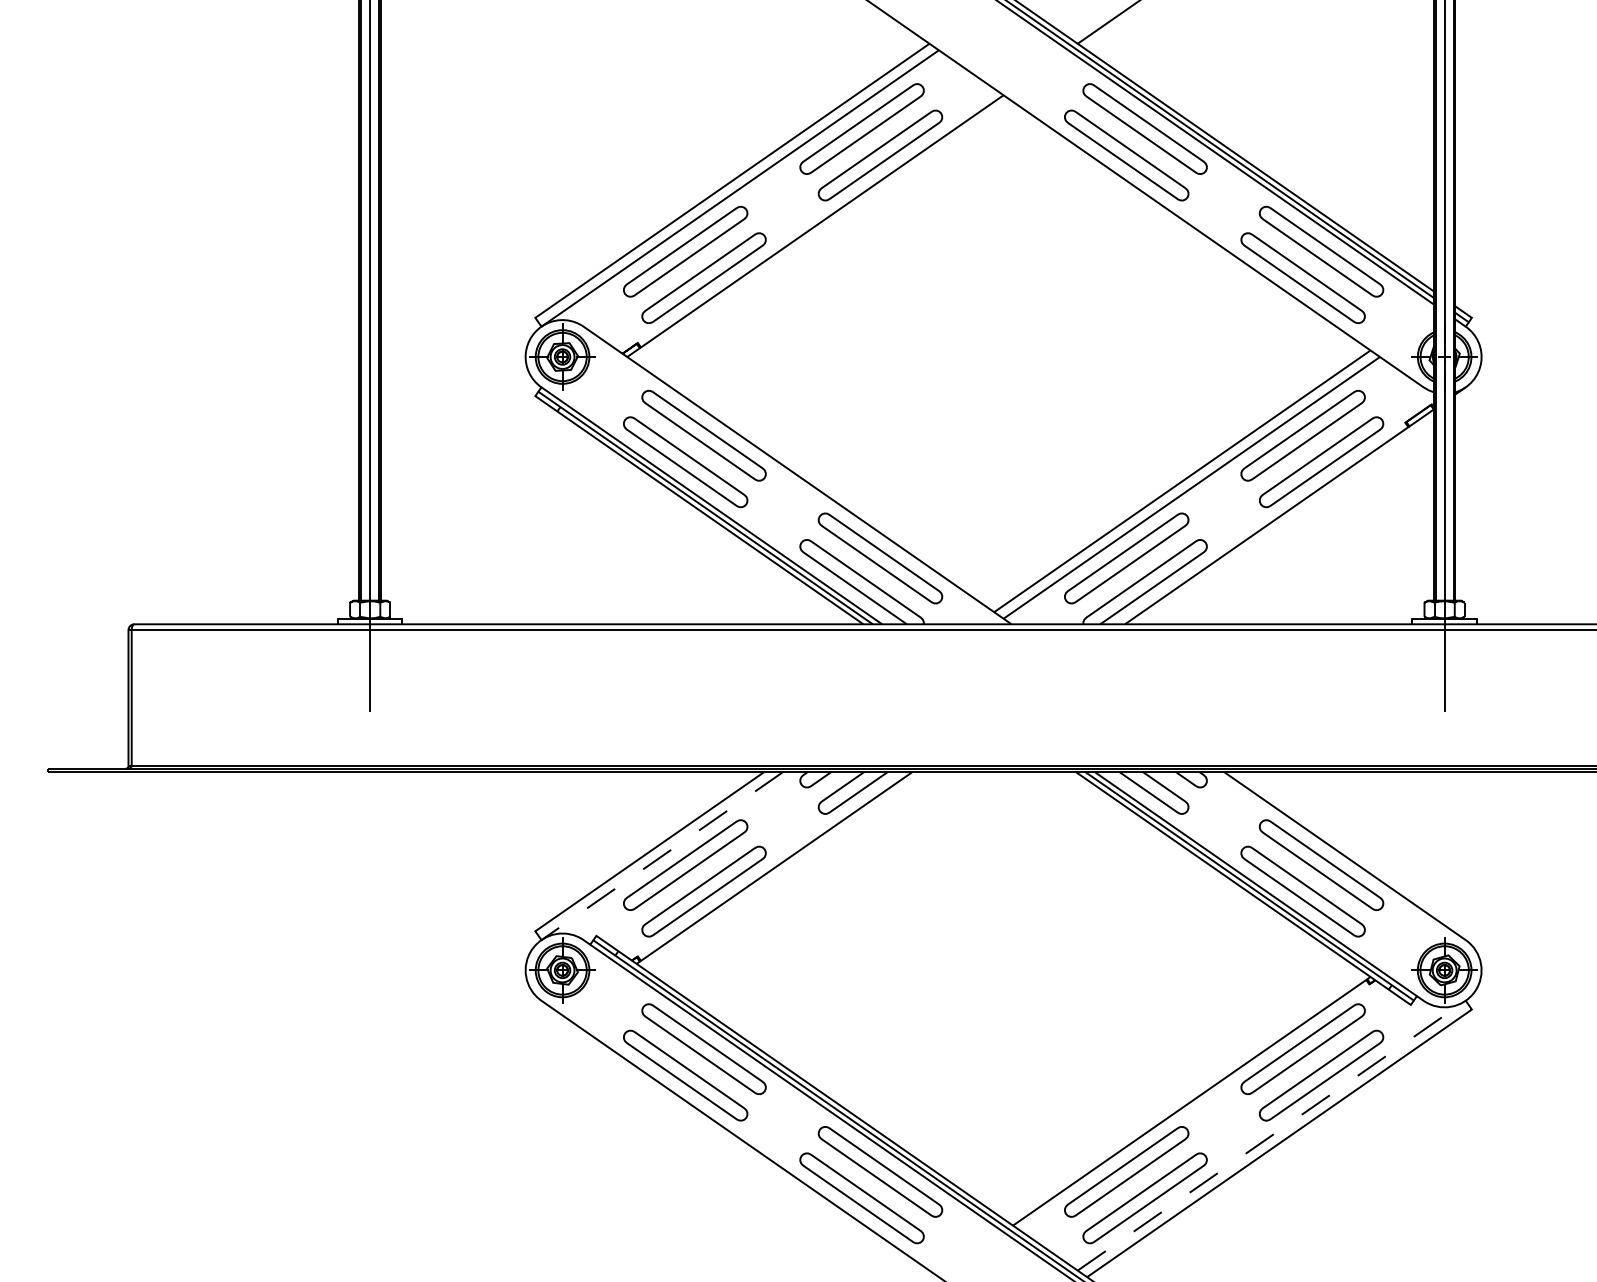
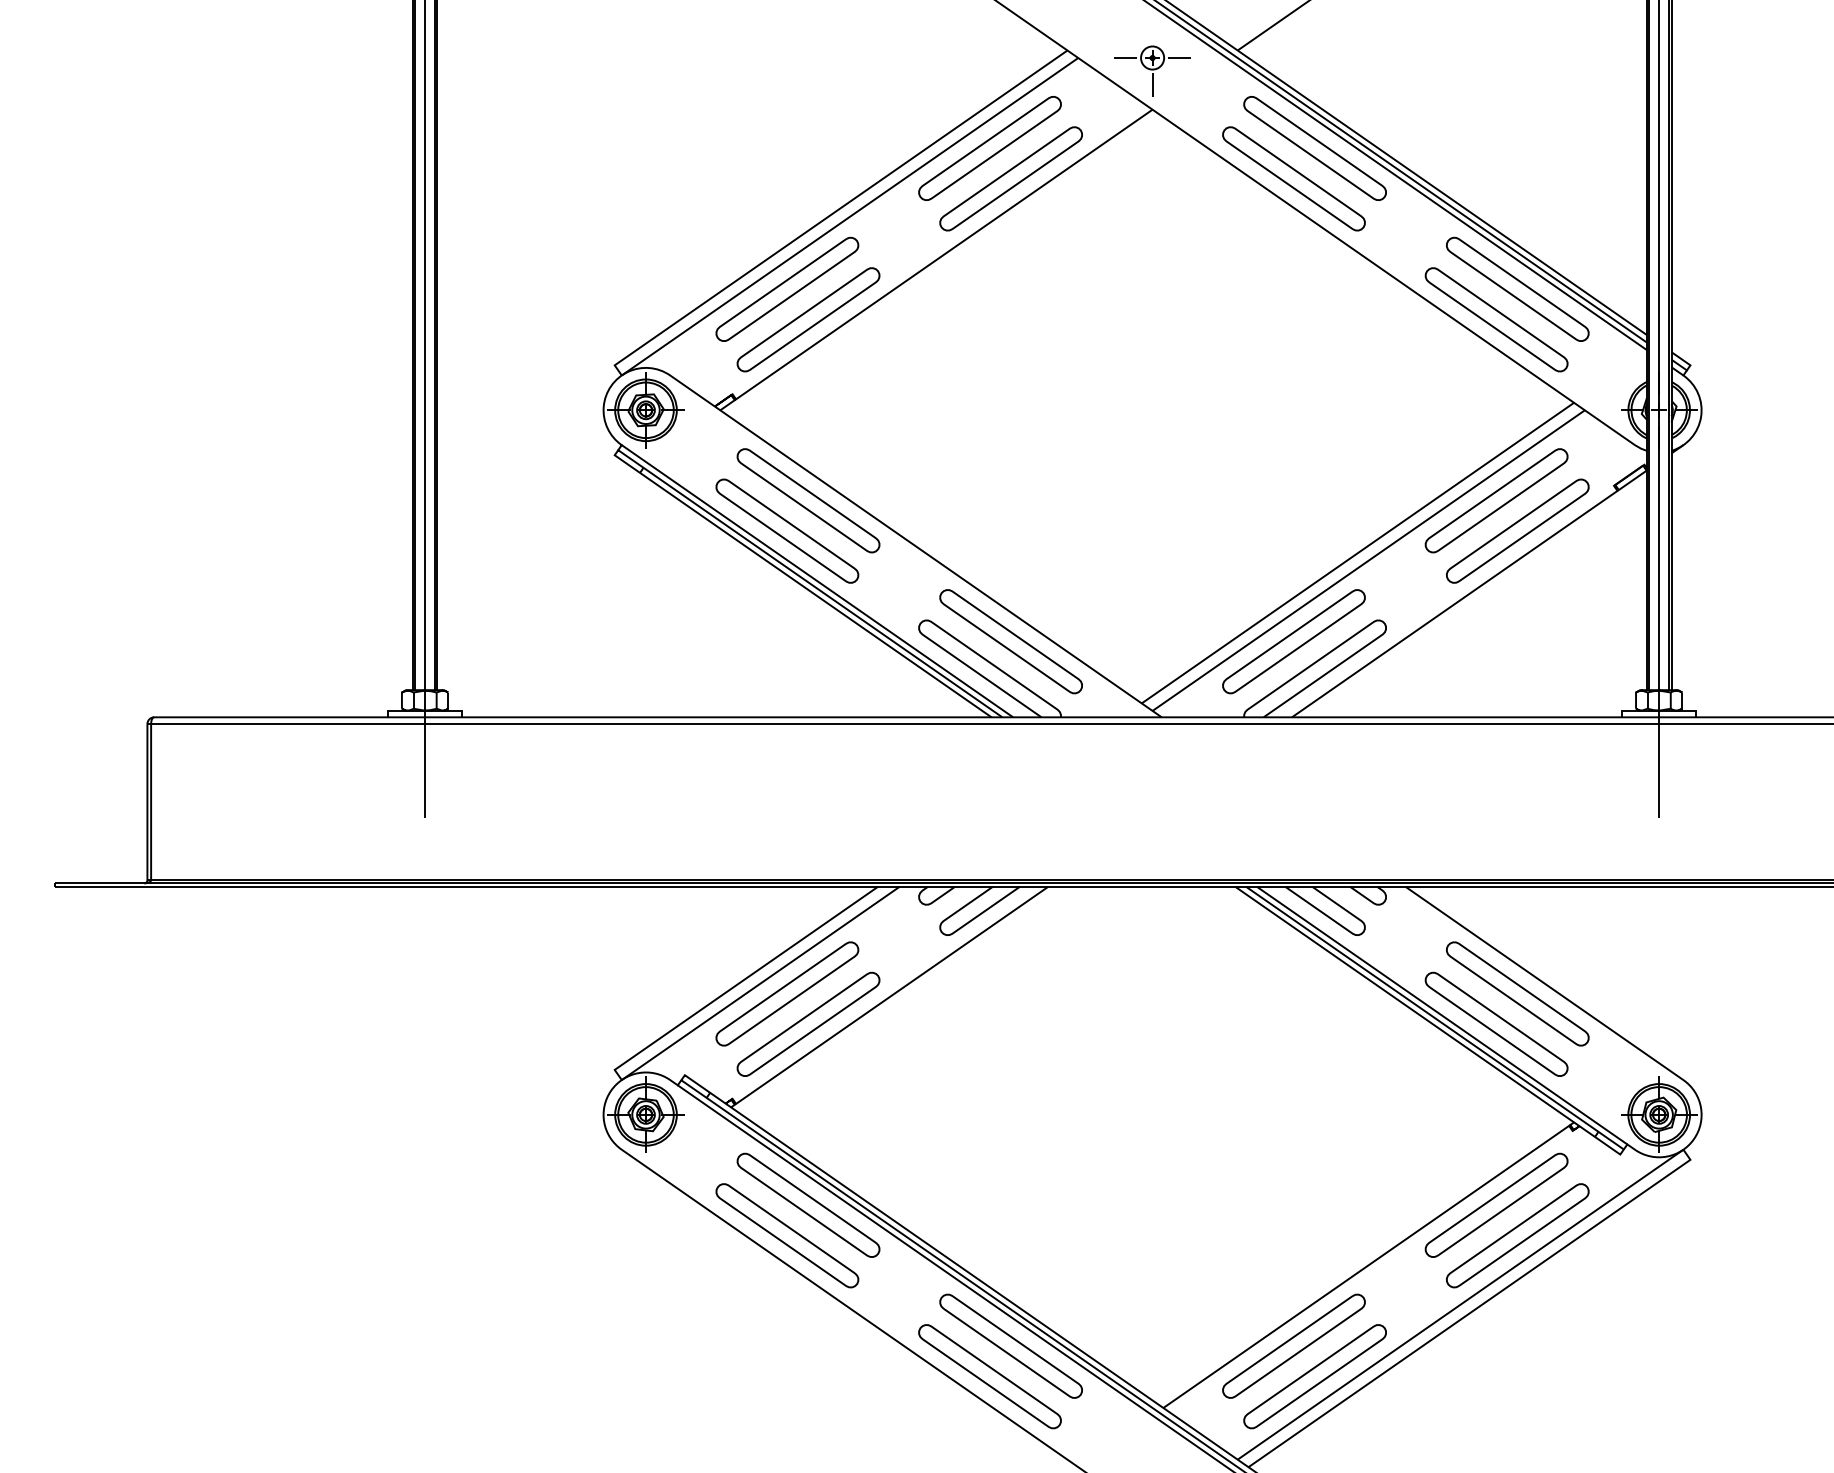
part: (1003, 61) -> (1152, 70), added
line: (661, 856) -> (759, 984), dashed -> solid
line: (1272, 1135) -> (1461, 1304), dashed -> solid

